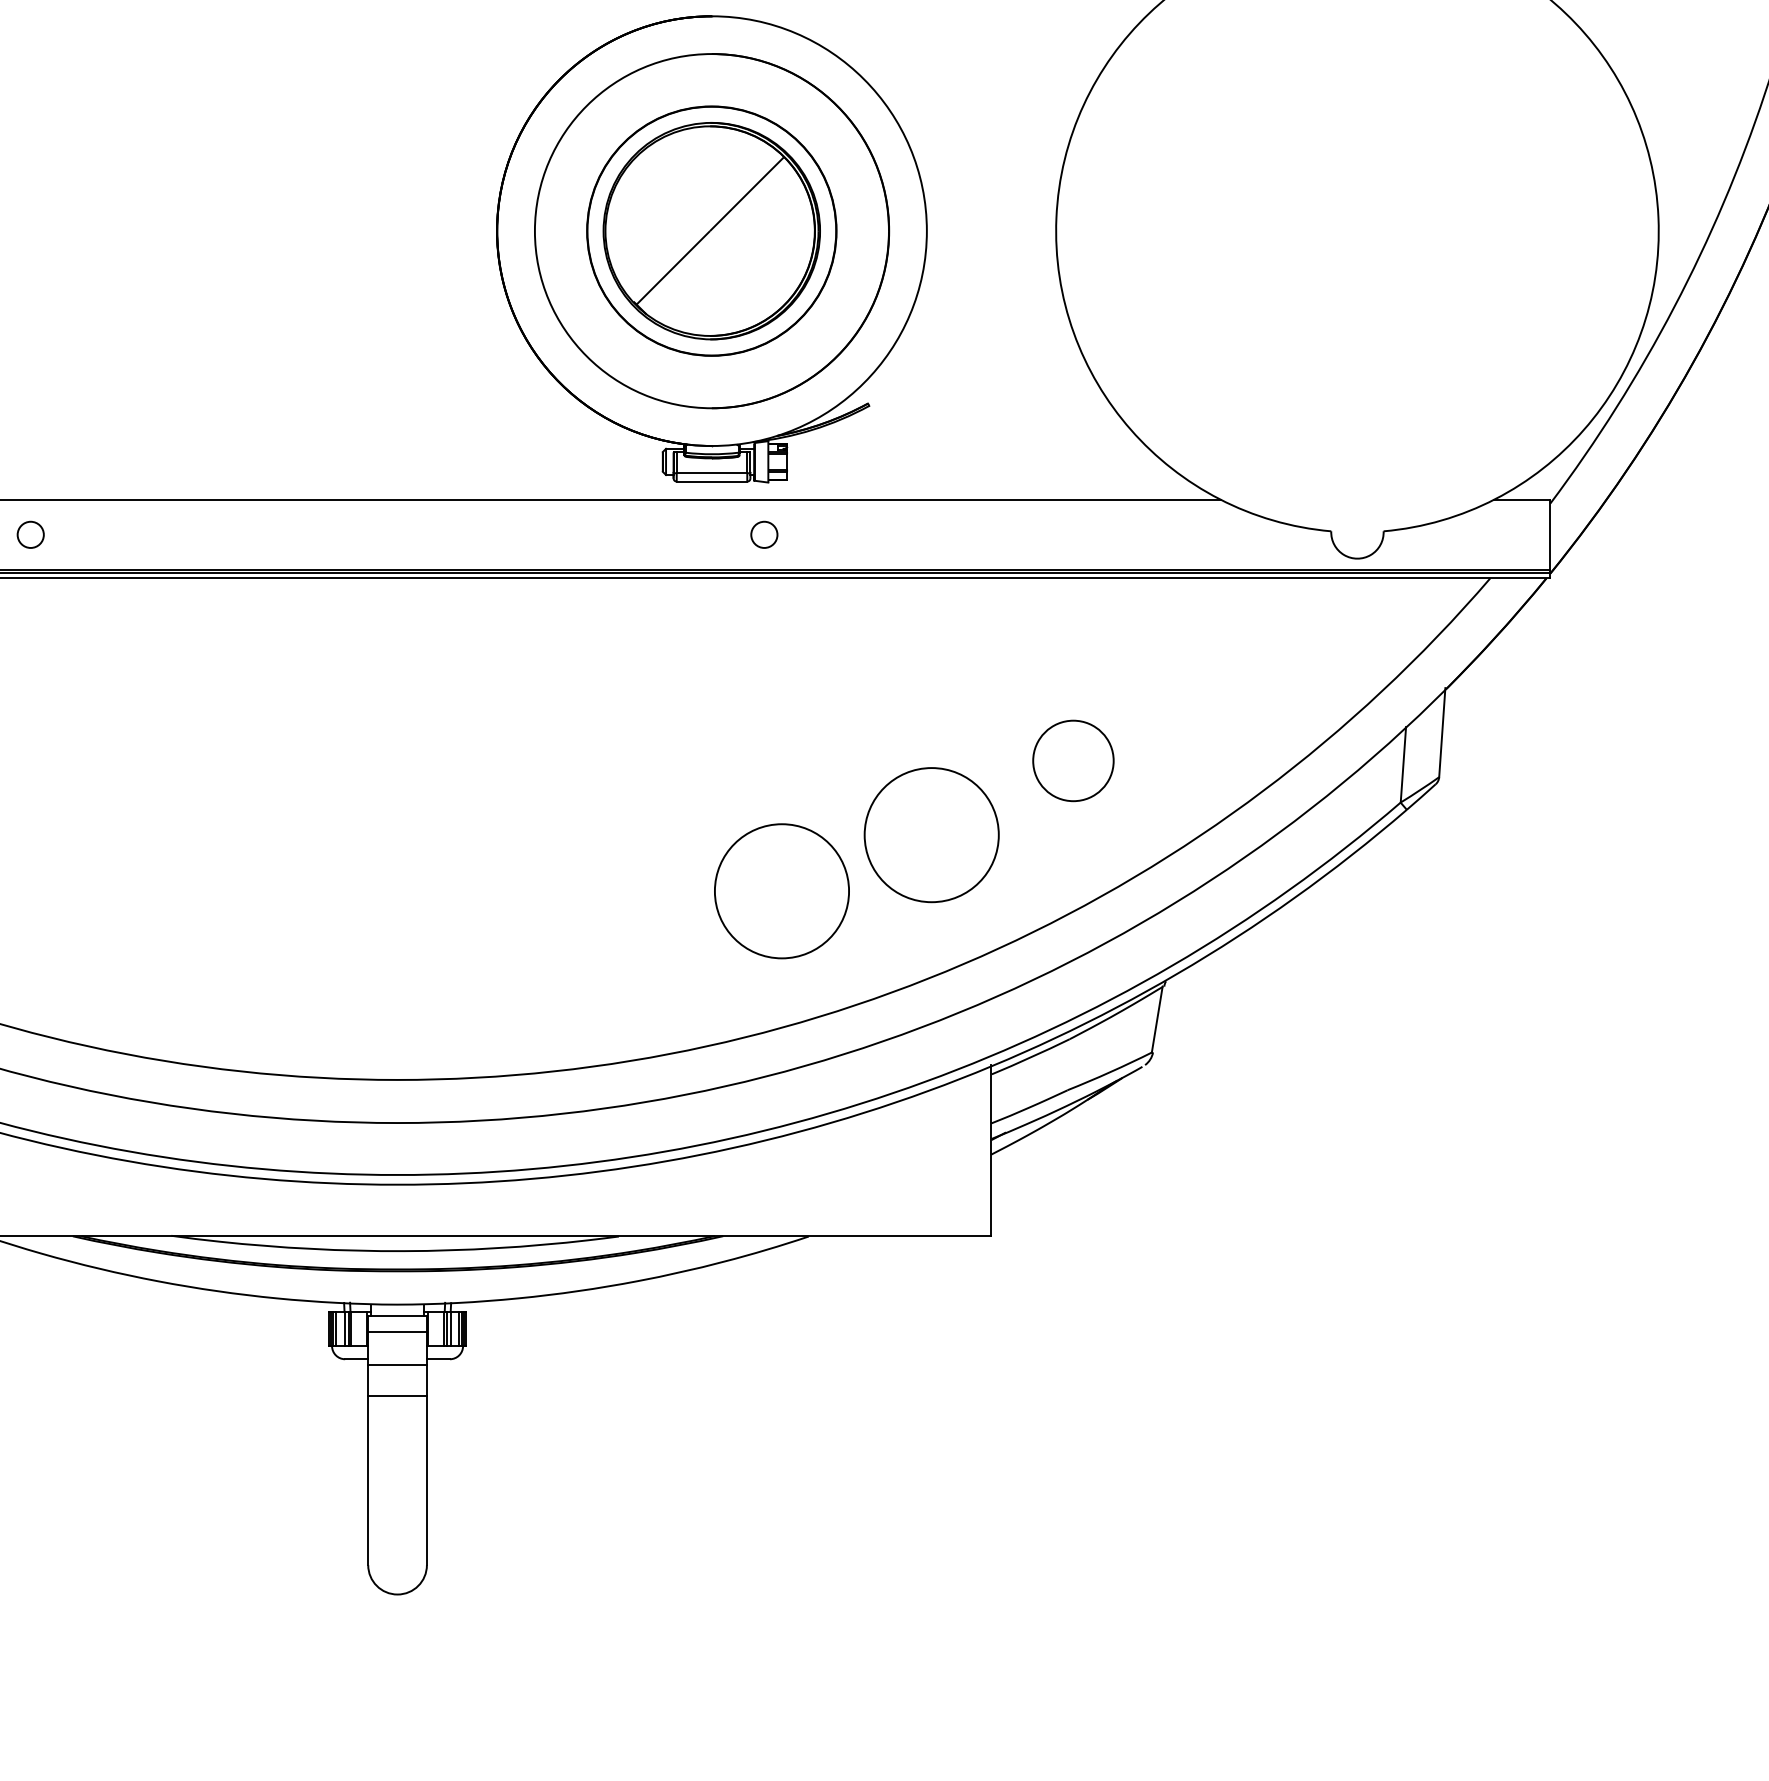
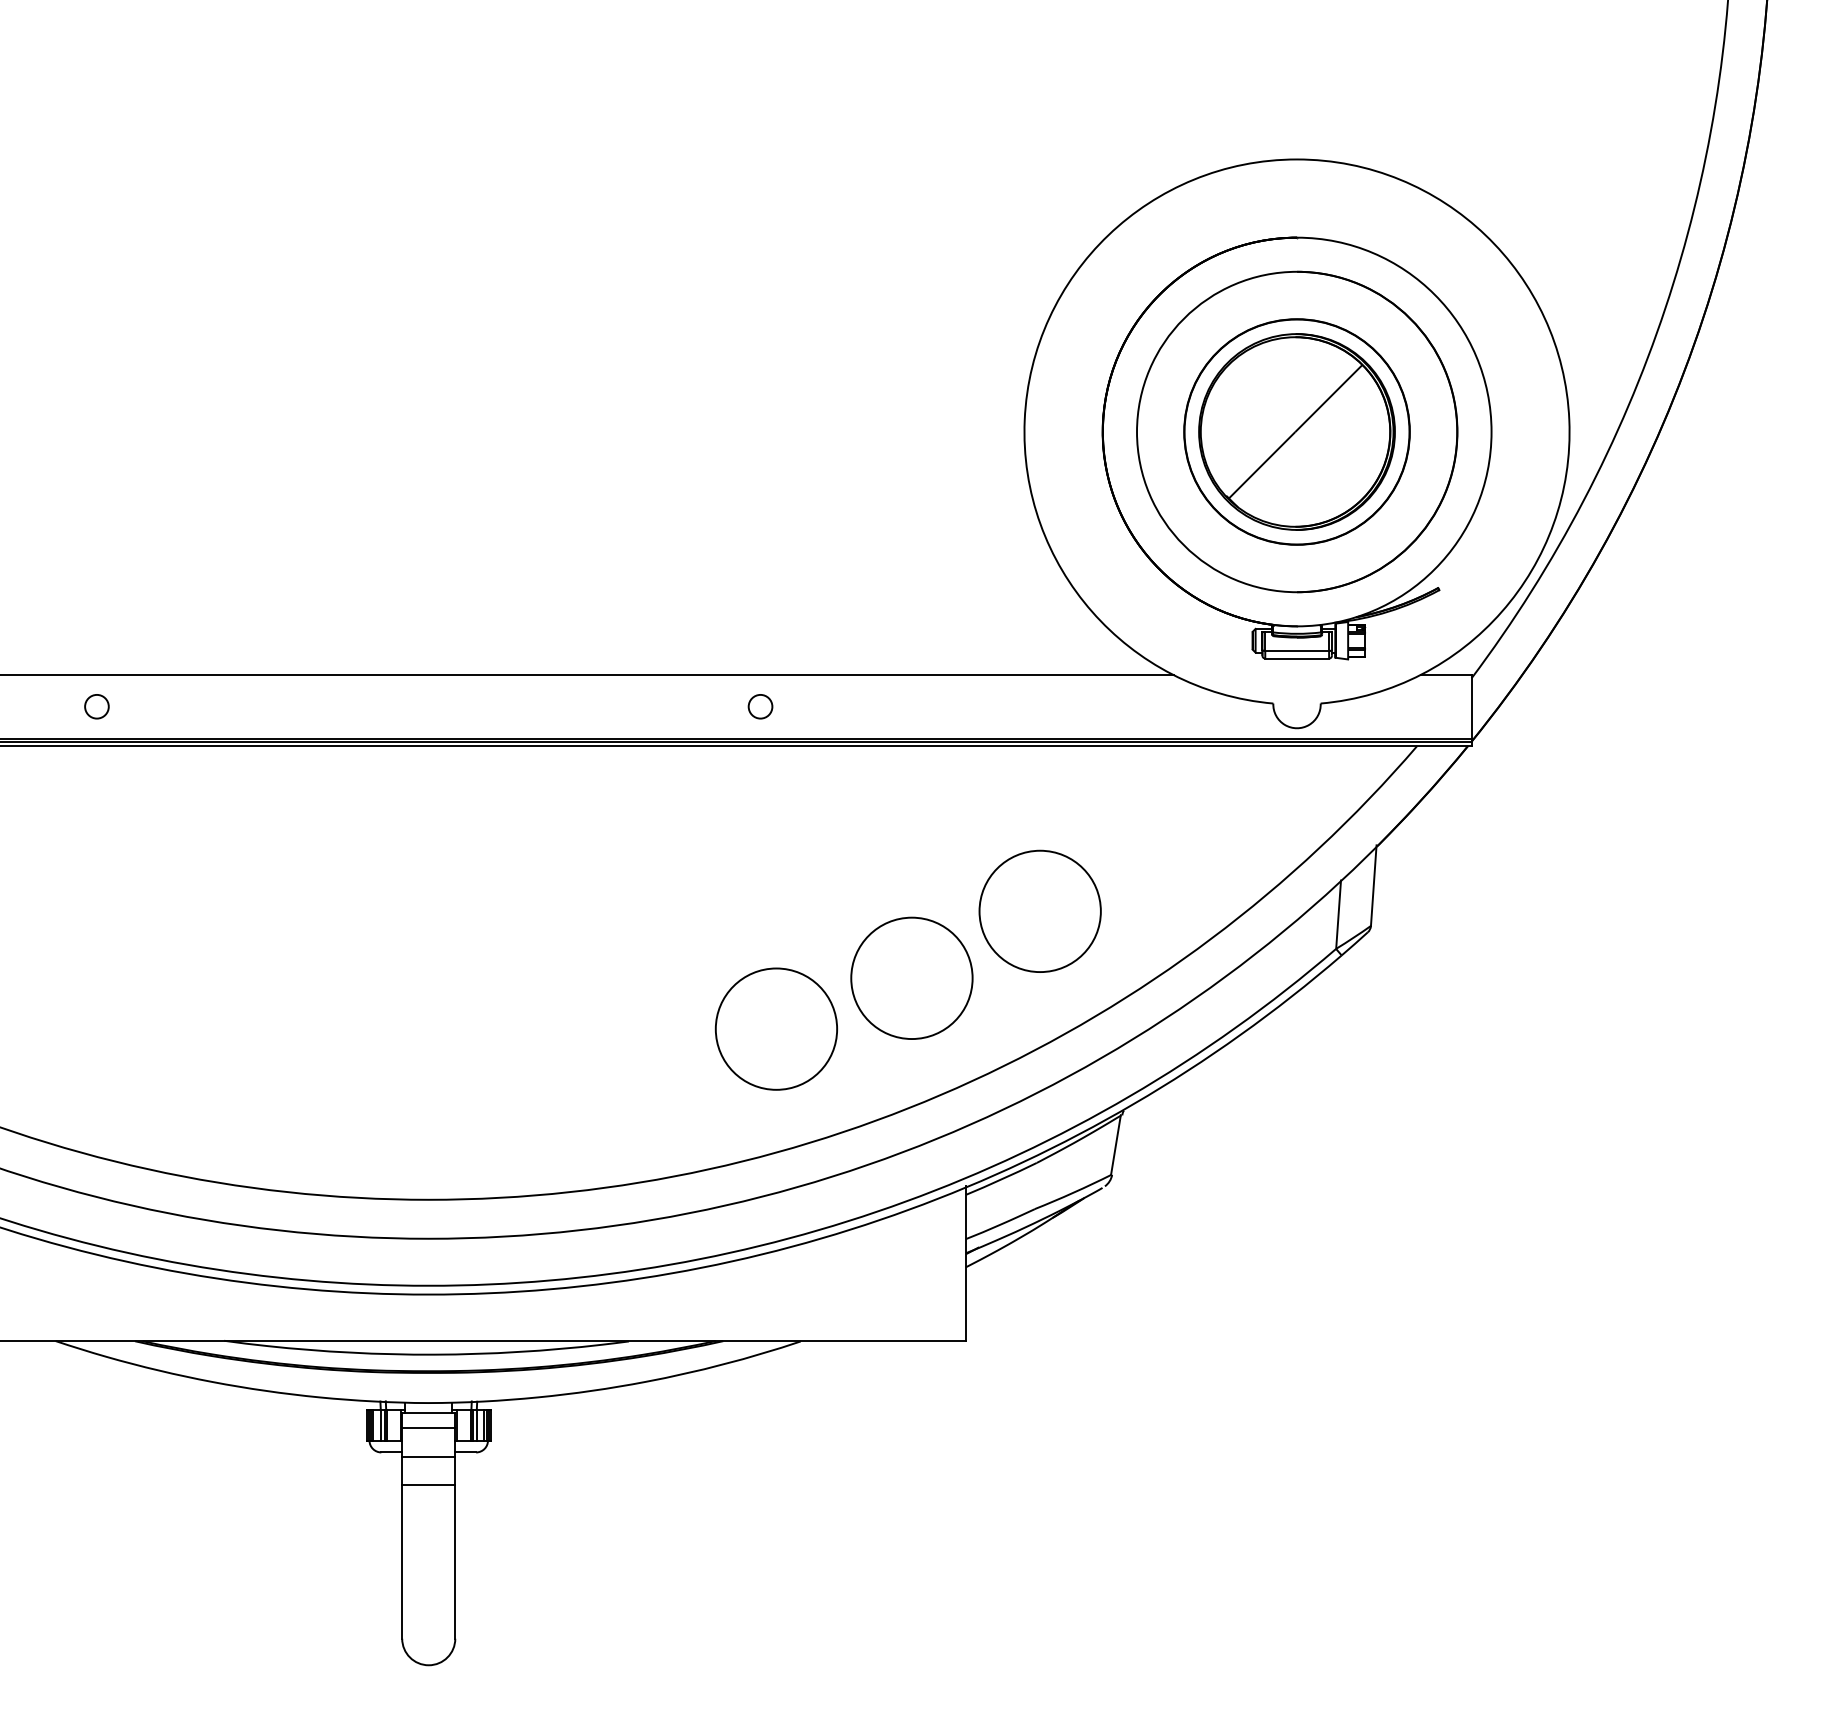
part: (711, 249) -> (1296, 448), moved
part: (1072, 760) -> (1039, 910), size x1.67

